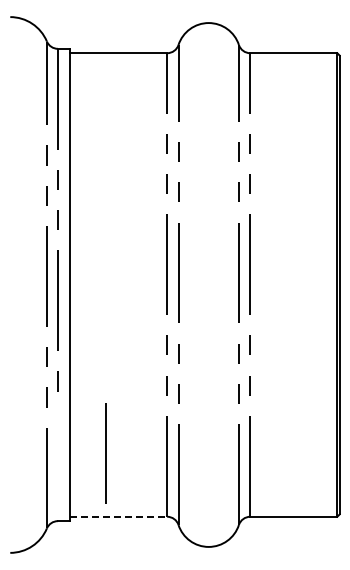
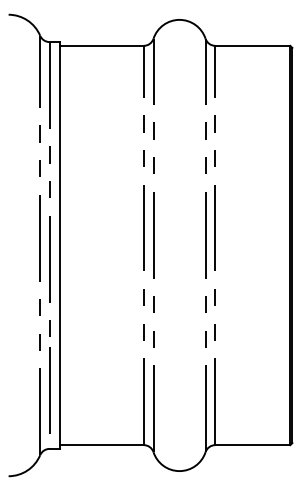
line: (105, 453) -> (49, 390), moved
line: (118, 516) -> (101, 444), dashed -> solid

